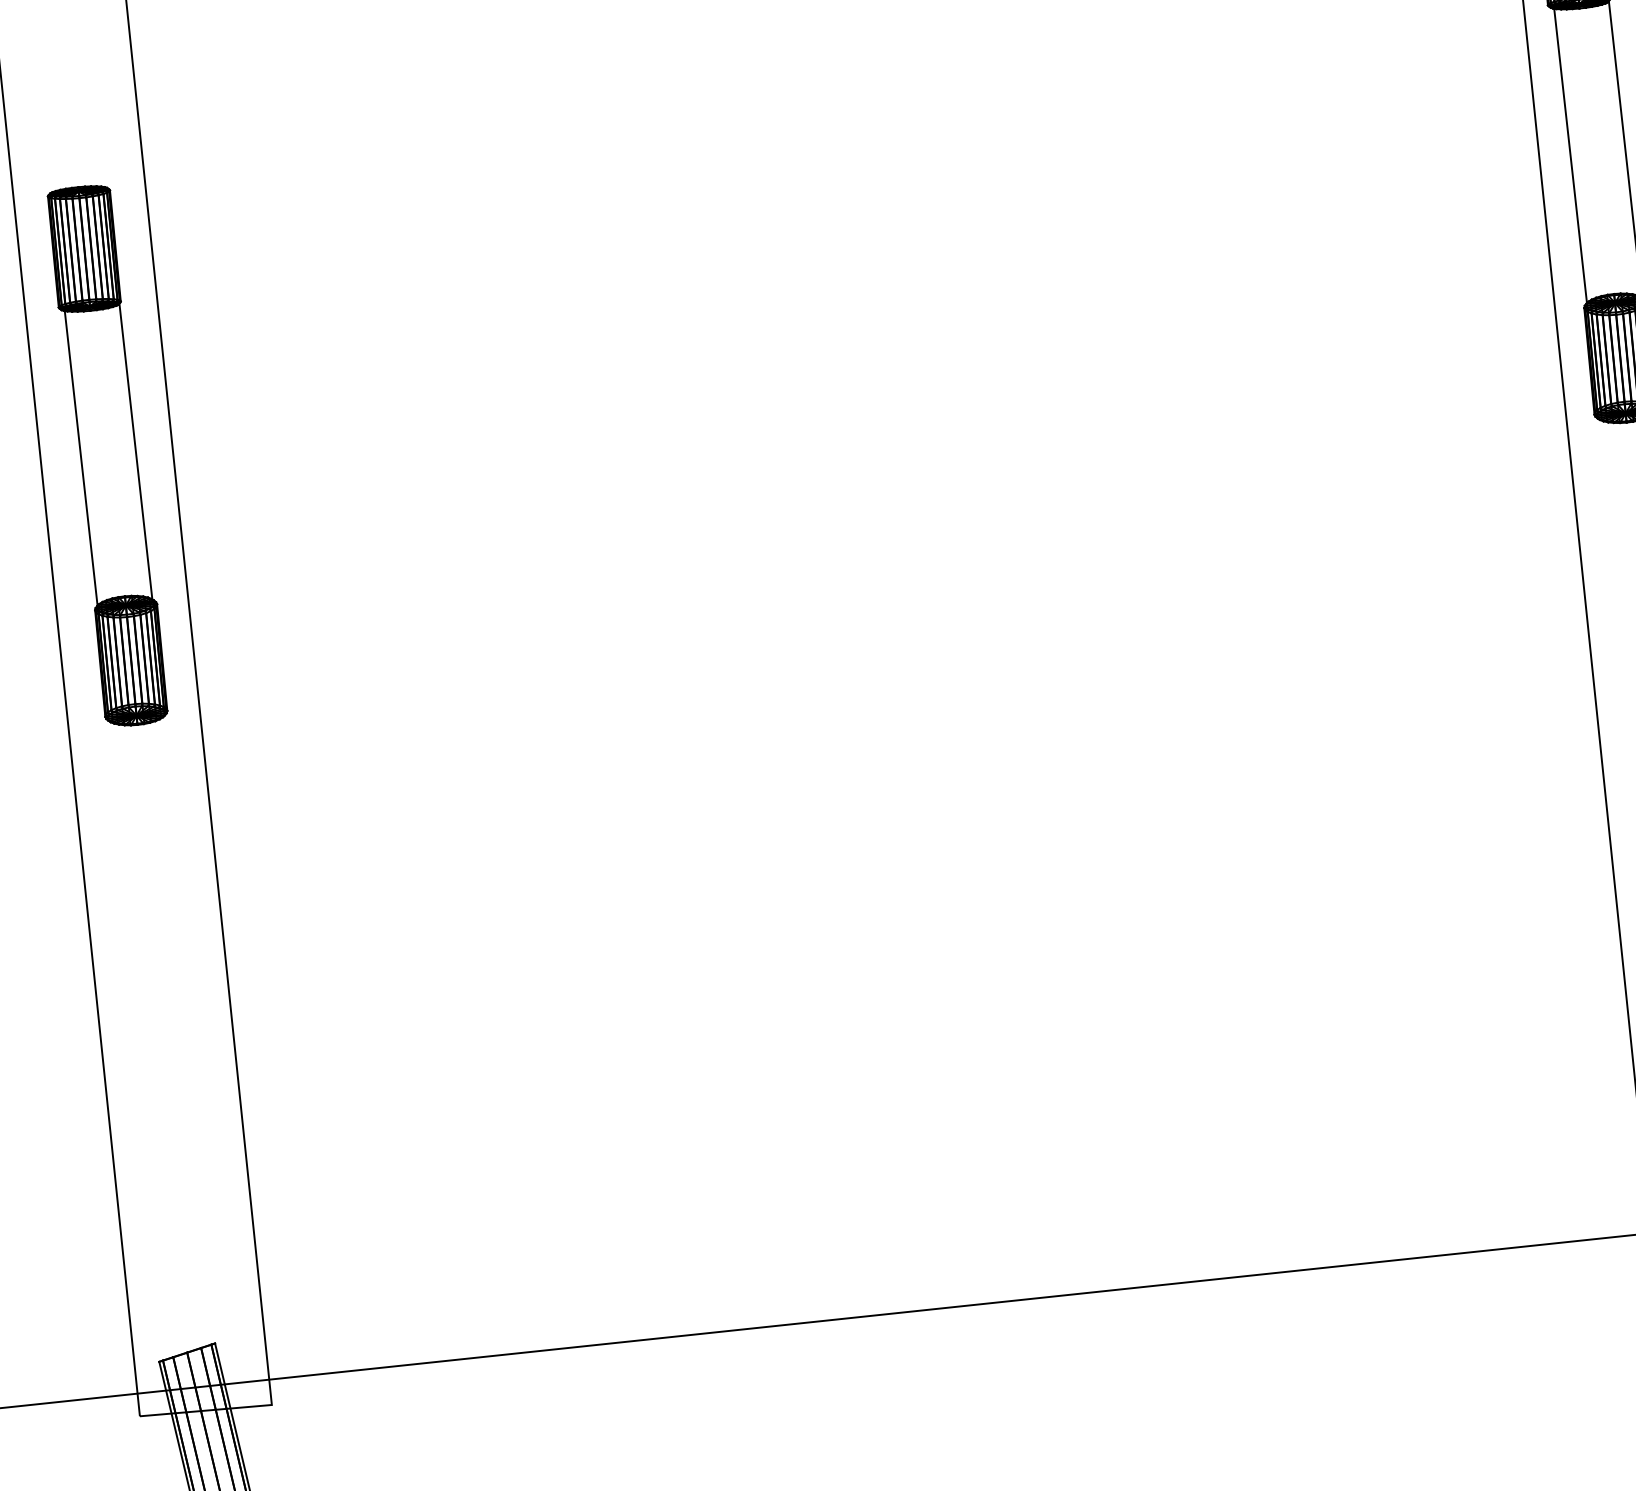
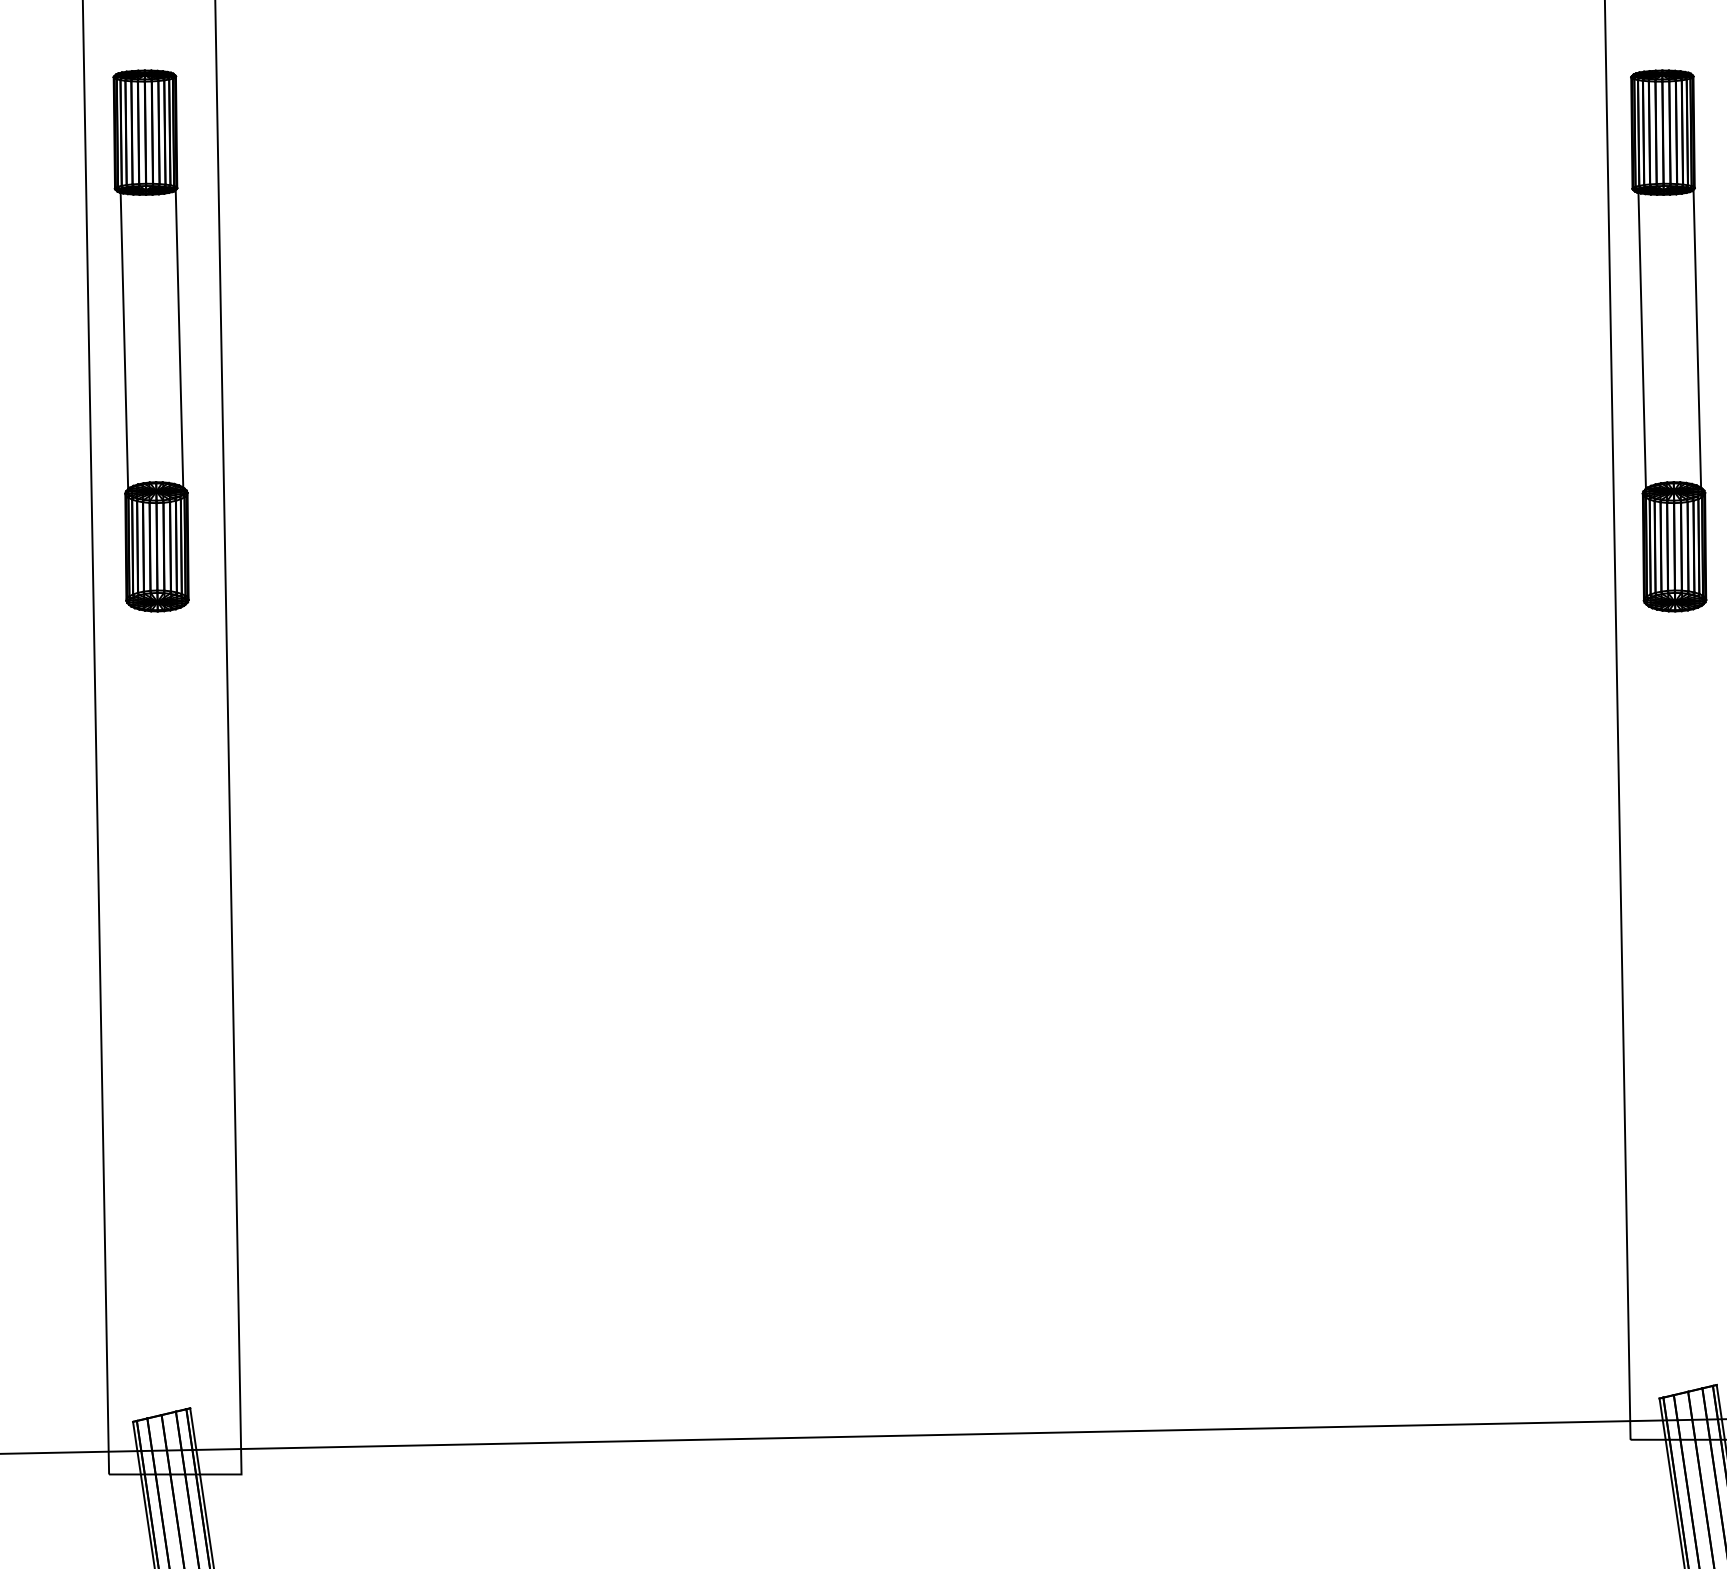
part: (107, 455) -> (150, 340), moved

